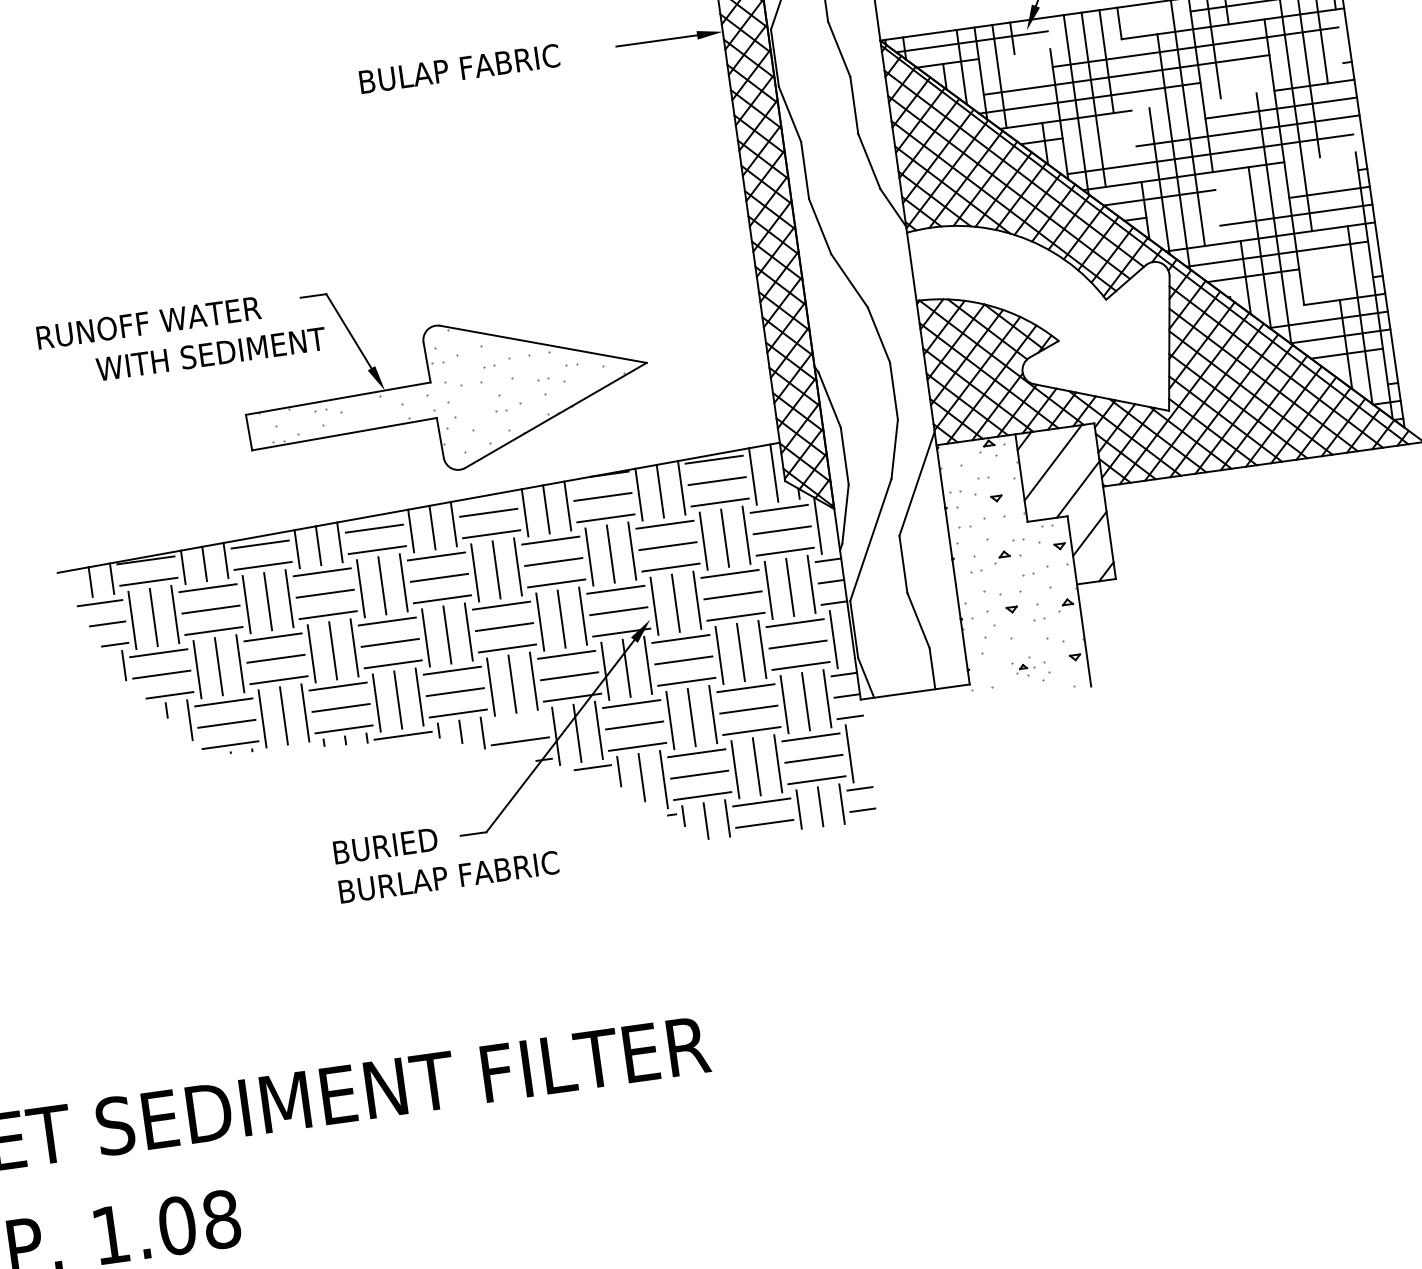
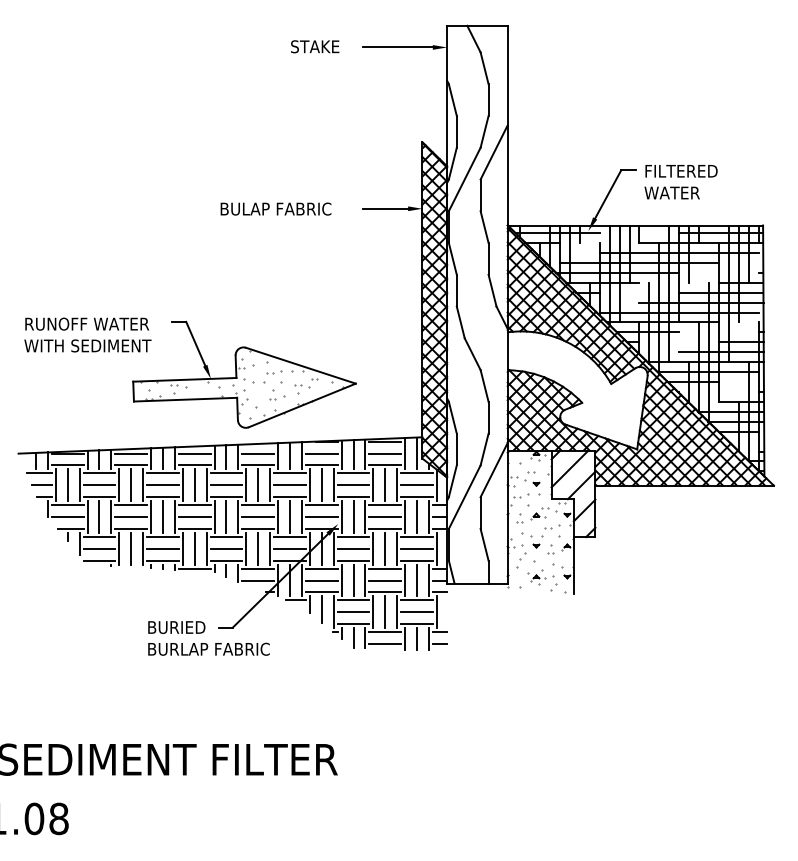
text: (210, 353) -> (87, 345), moved
part: (1031, 670) -> (542, 580), size x1.43
line: (517, 719) -> (258, 568), added

